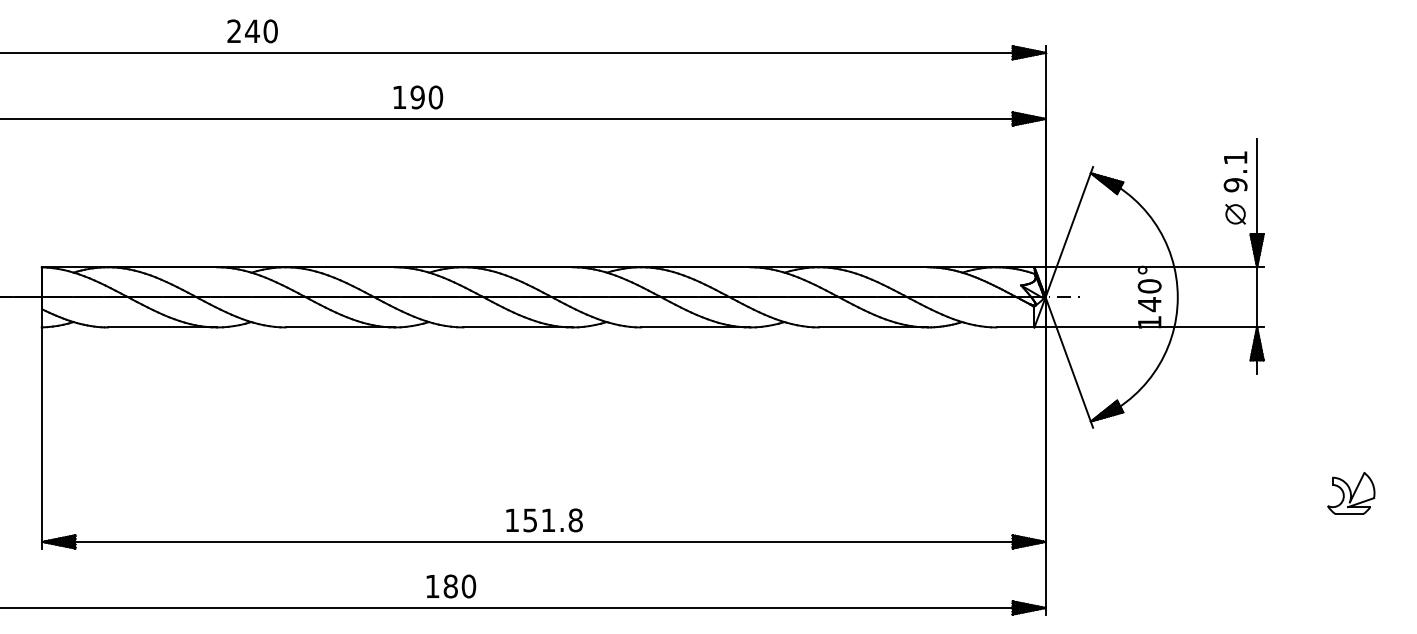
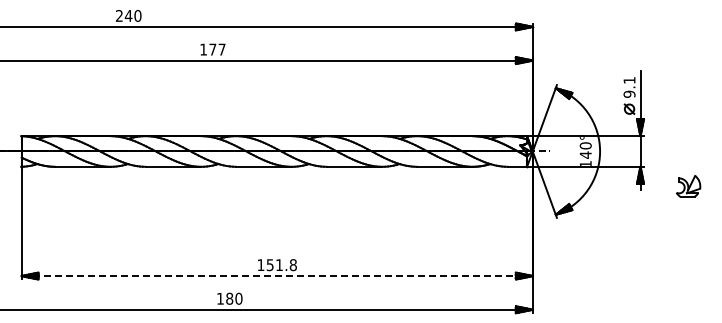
text: (426, 97) -> (217, 49), 190 -> 177
part: (1351, 493) -> (688, 186), moved
line: (544, 542) -> (277, 276), solid -> dashed

